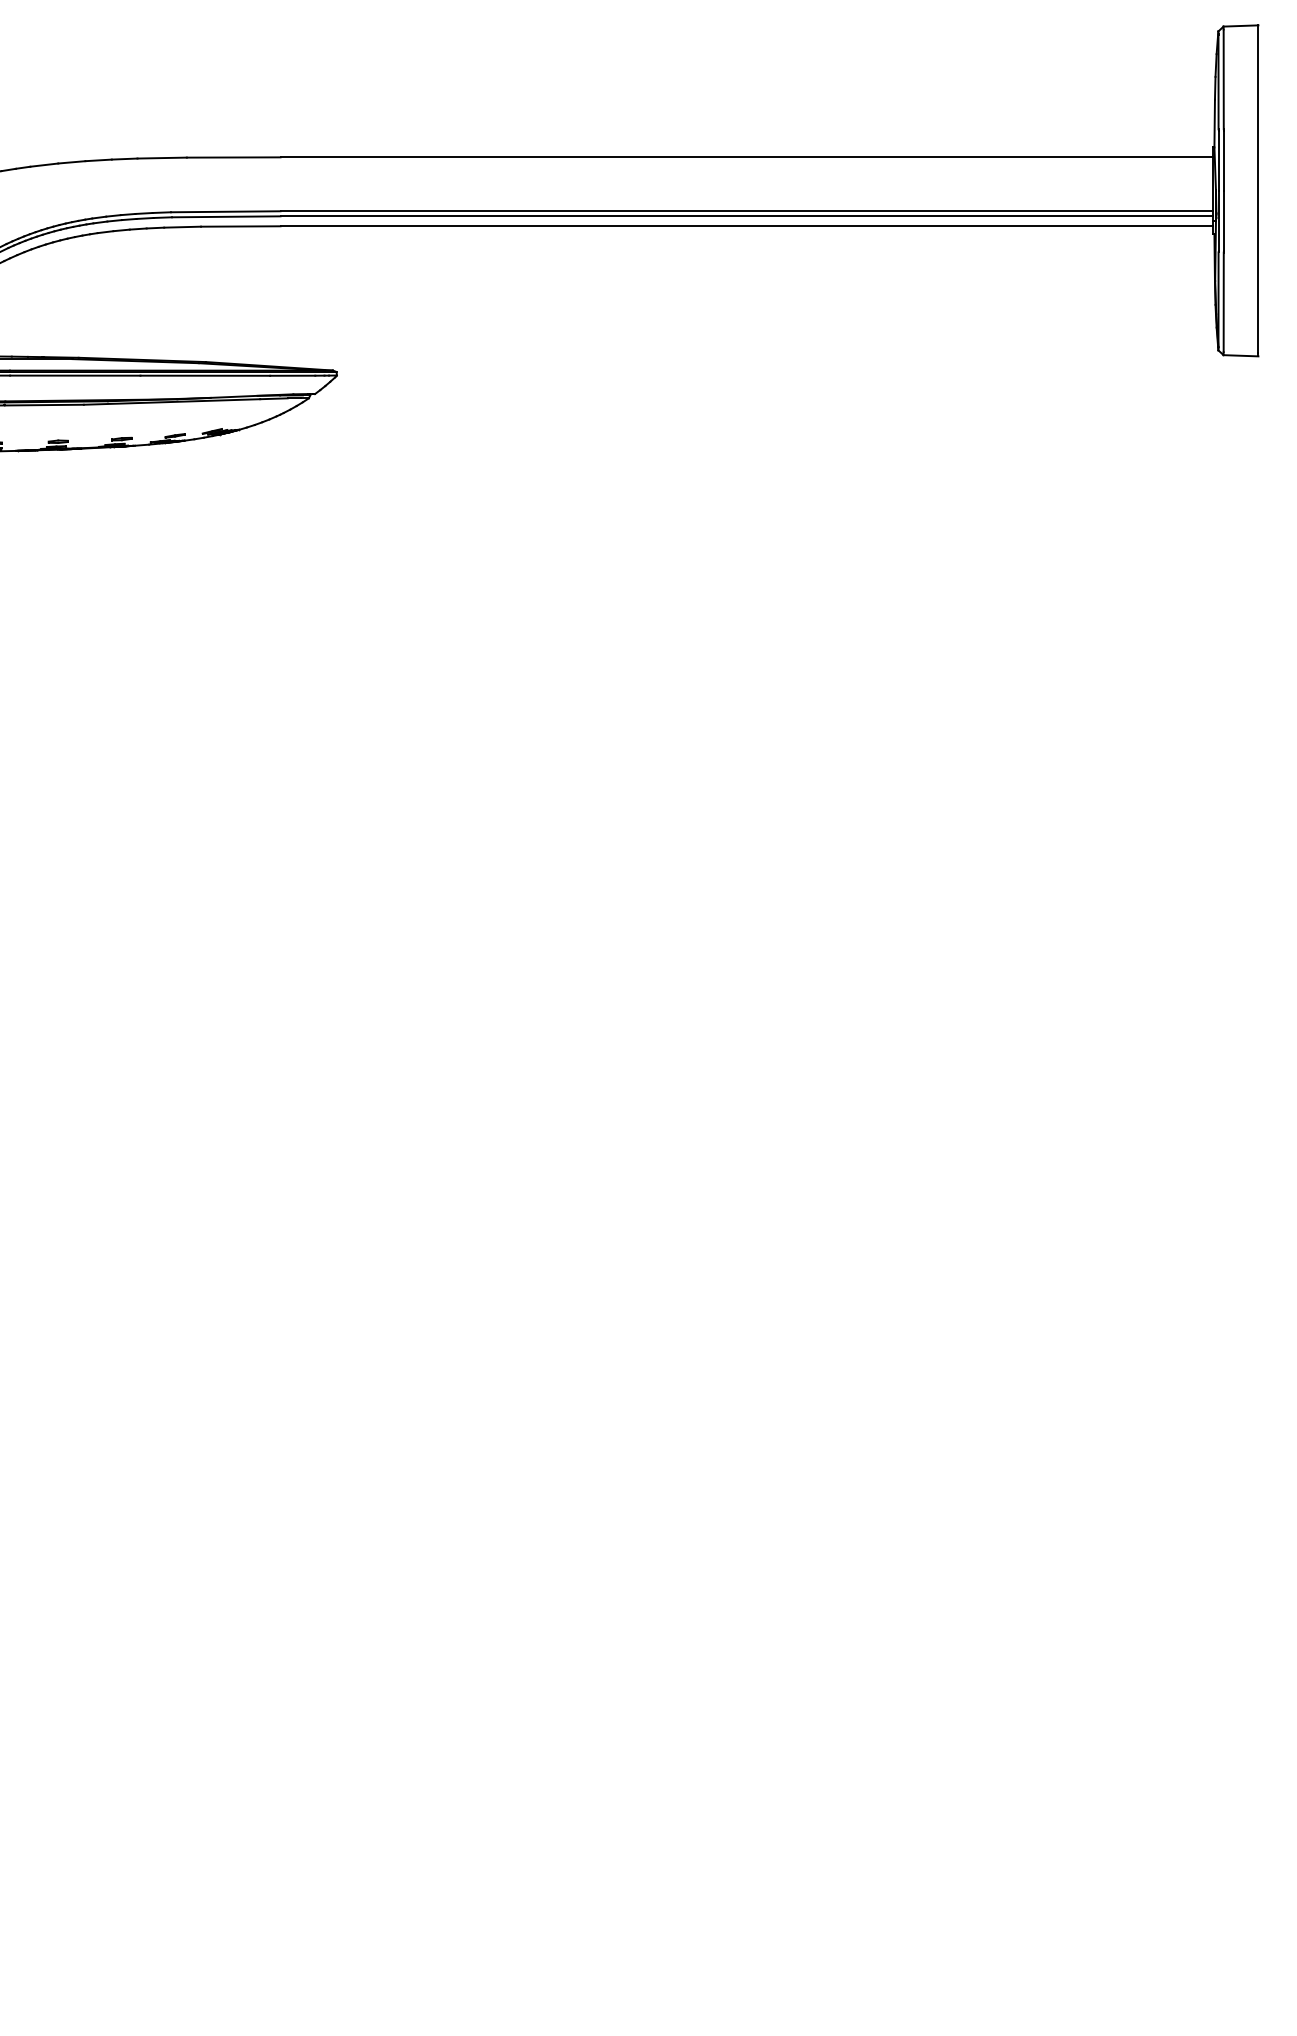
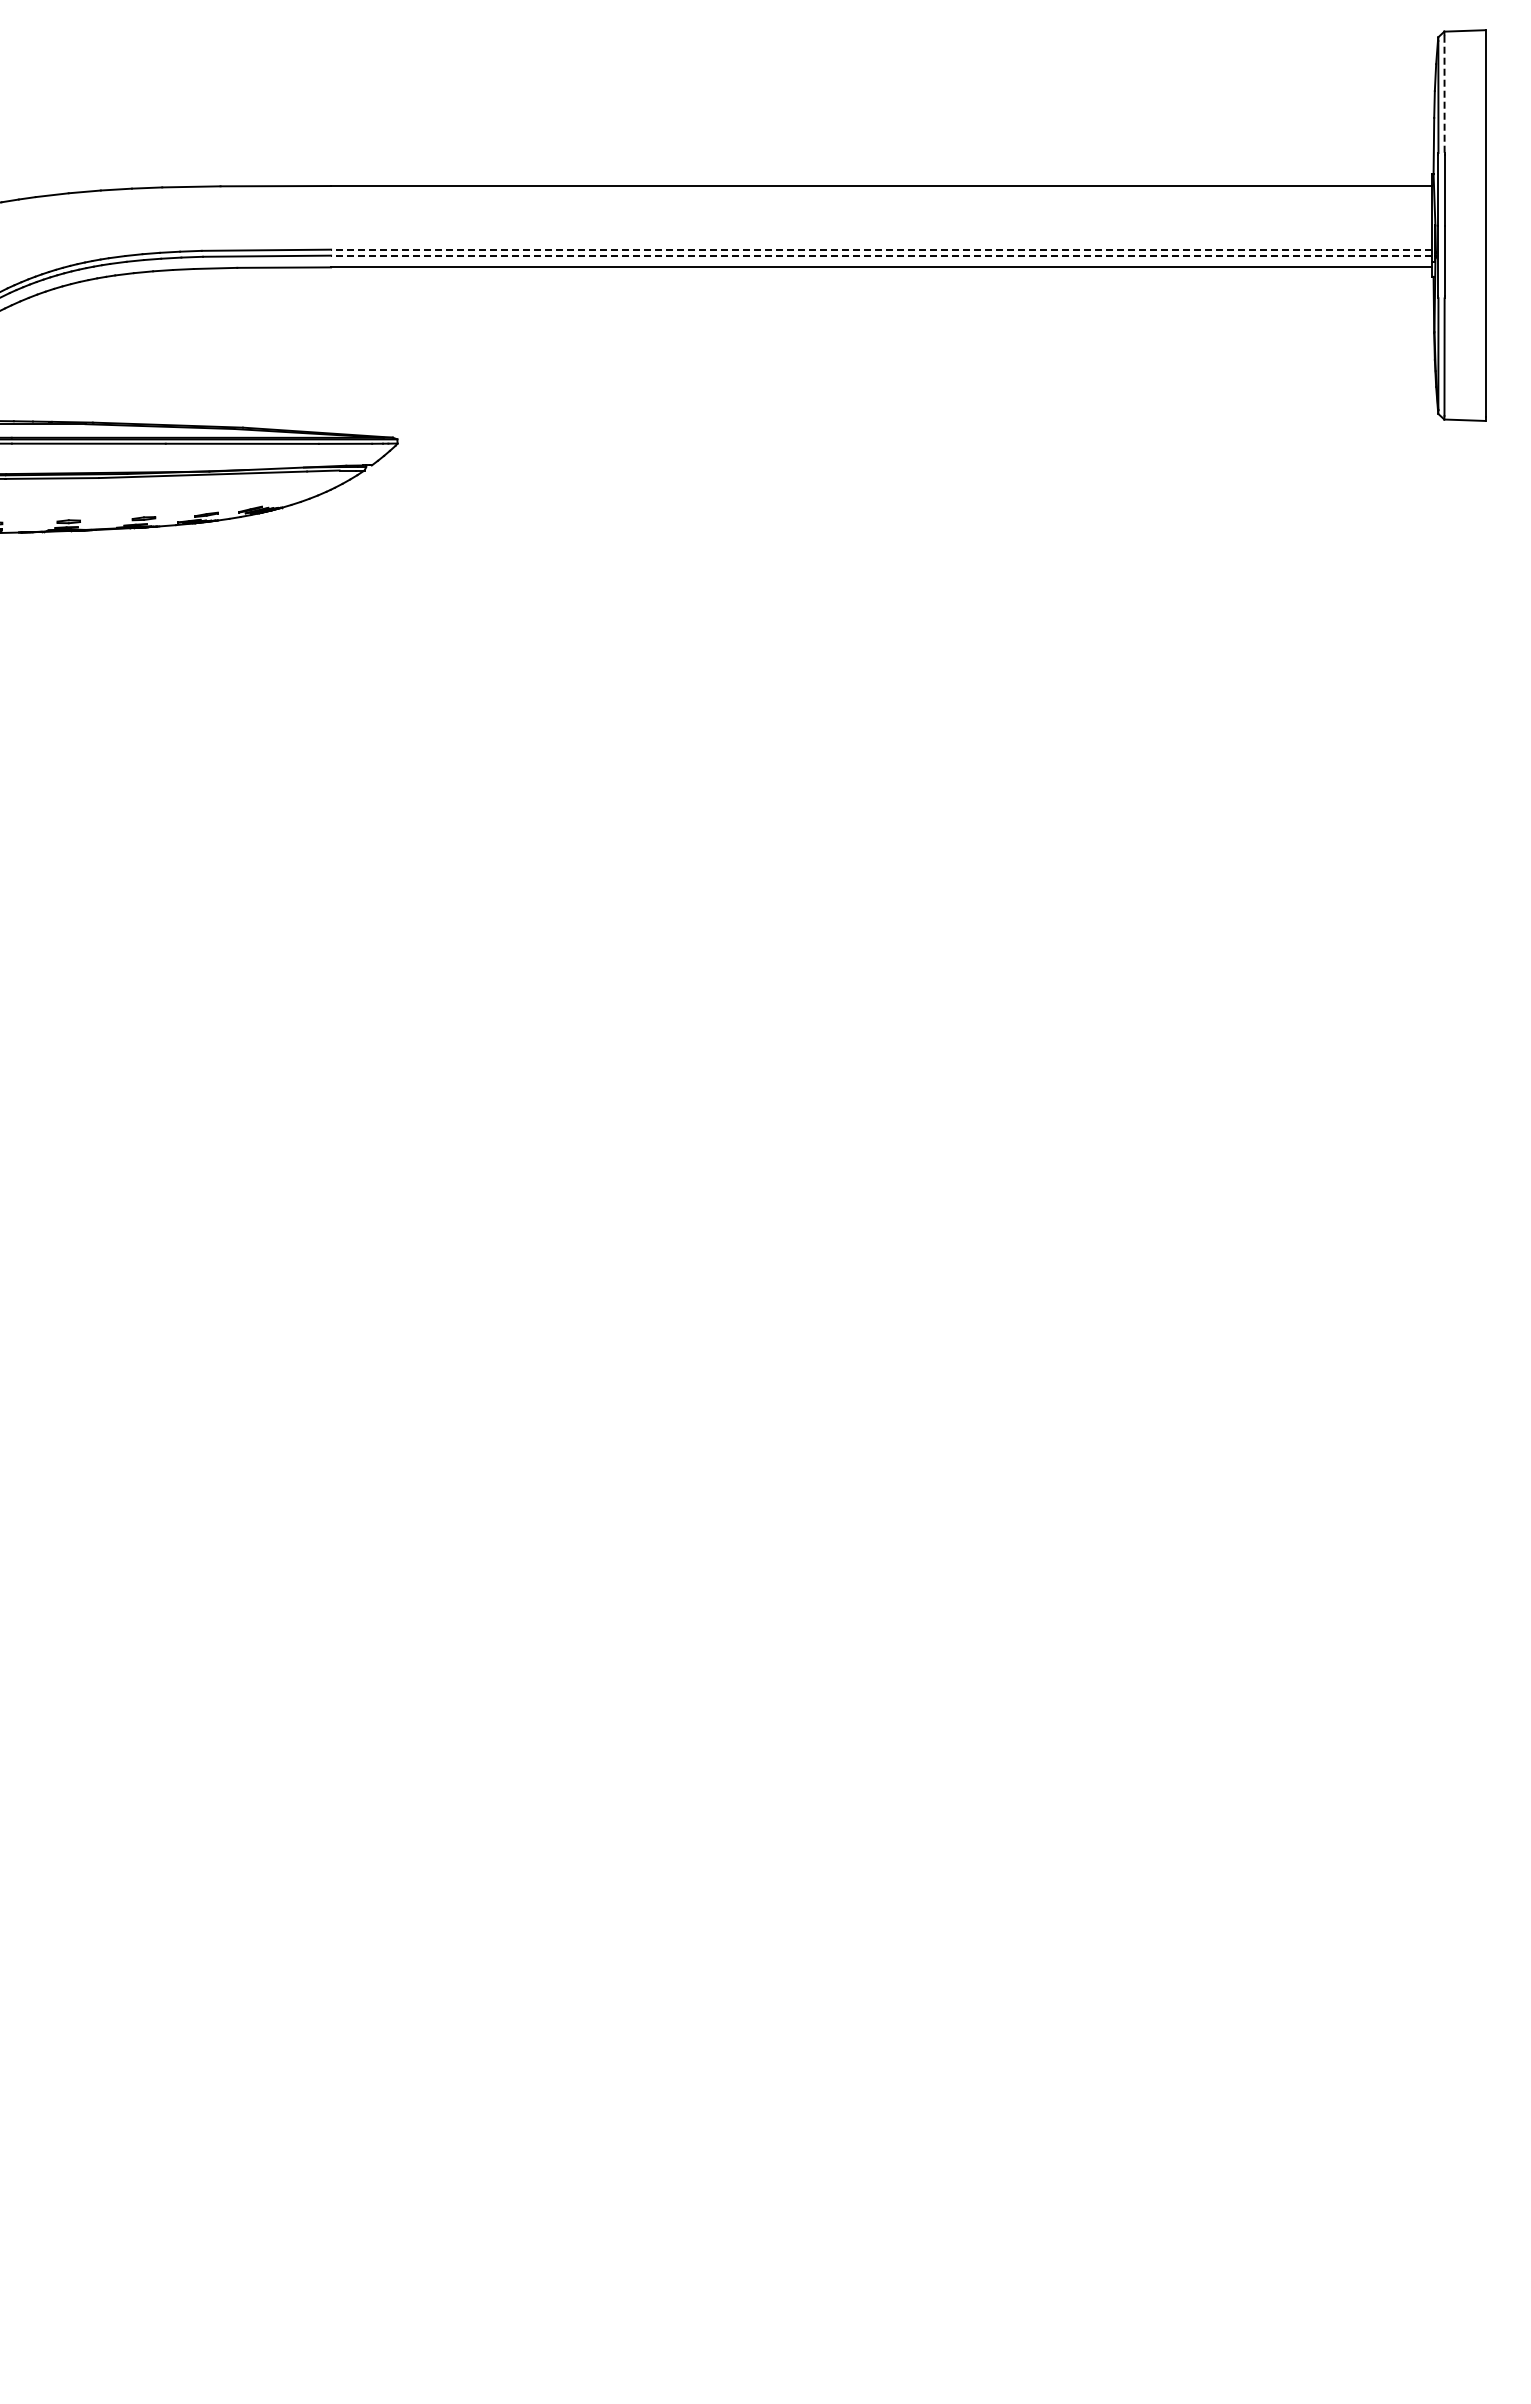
line: (1223, 79) -> (1444, 94), solid -> dashed
line: (746, 211) -> (881, 249), solid -> dashed
line: (746, 216) -> (881, 255), solid -> dashed

